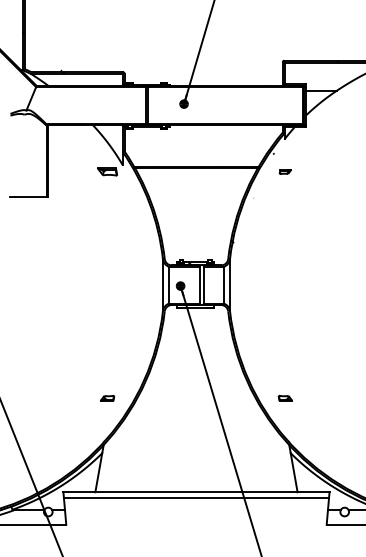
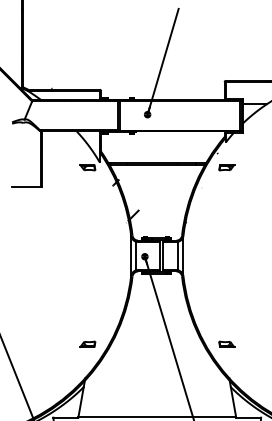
part: (285, 171) -> (226, 167), size x1.67
hatch: (160, 205) -> (129, 193), added
part: (107, 397) -> (87, 343), size x1.43
part: (285, 397) -> (226, 343), size x1.43

